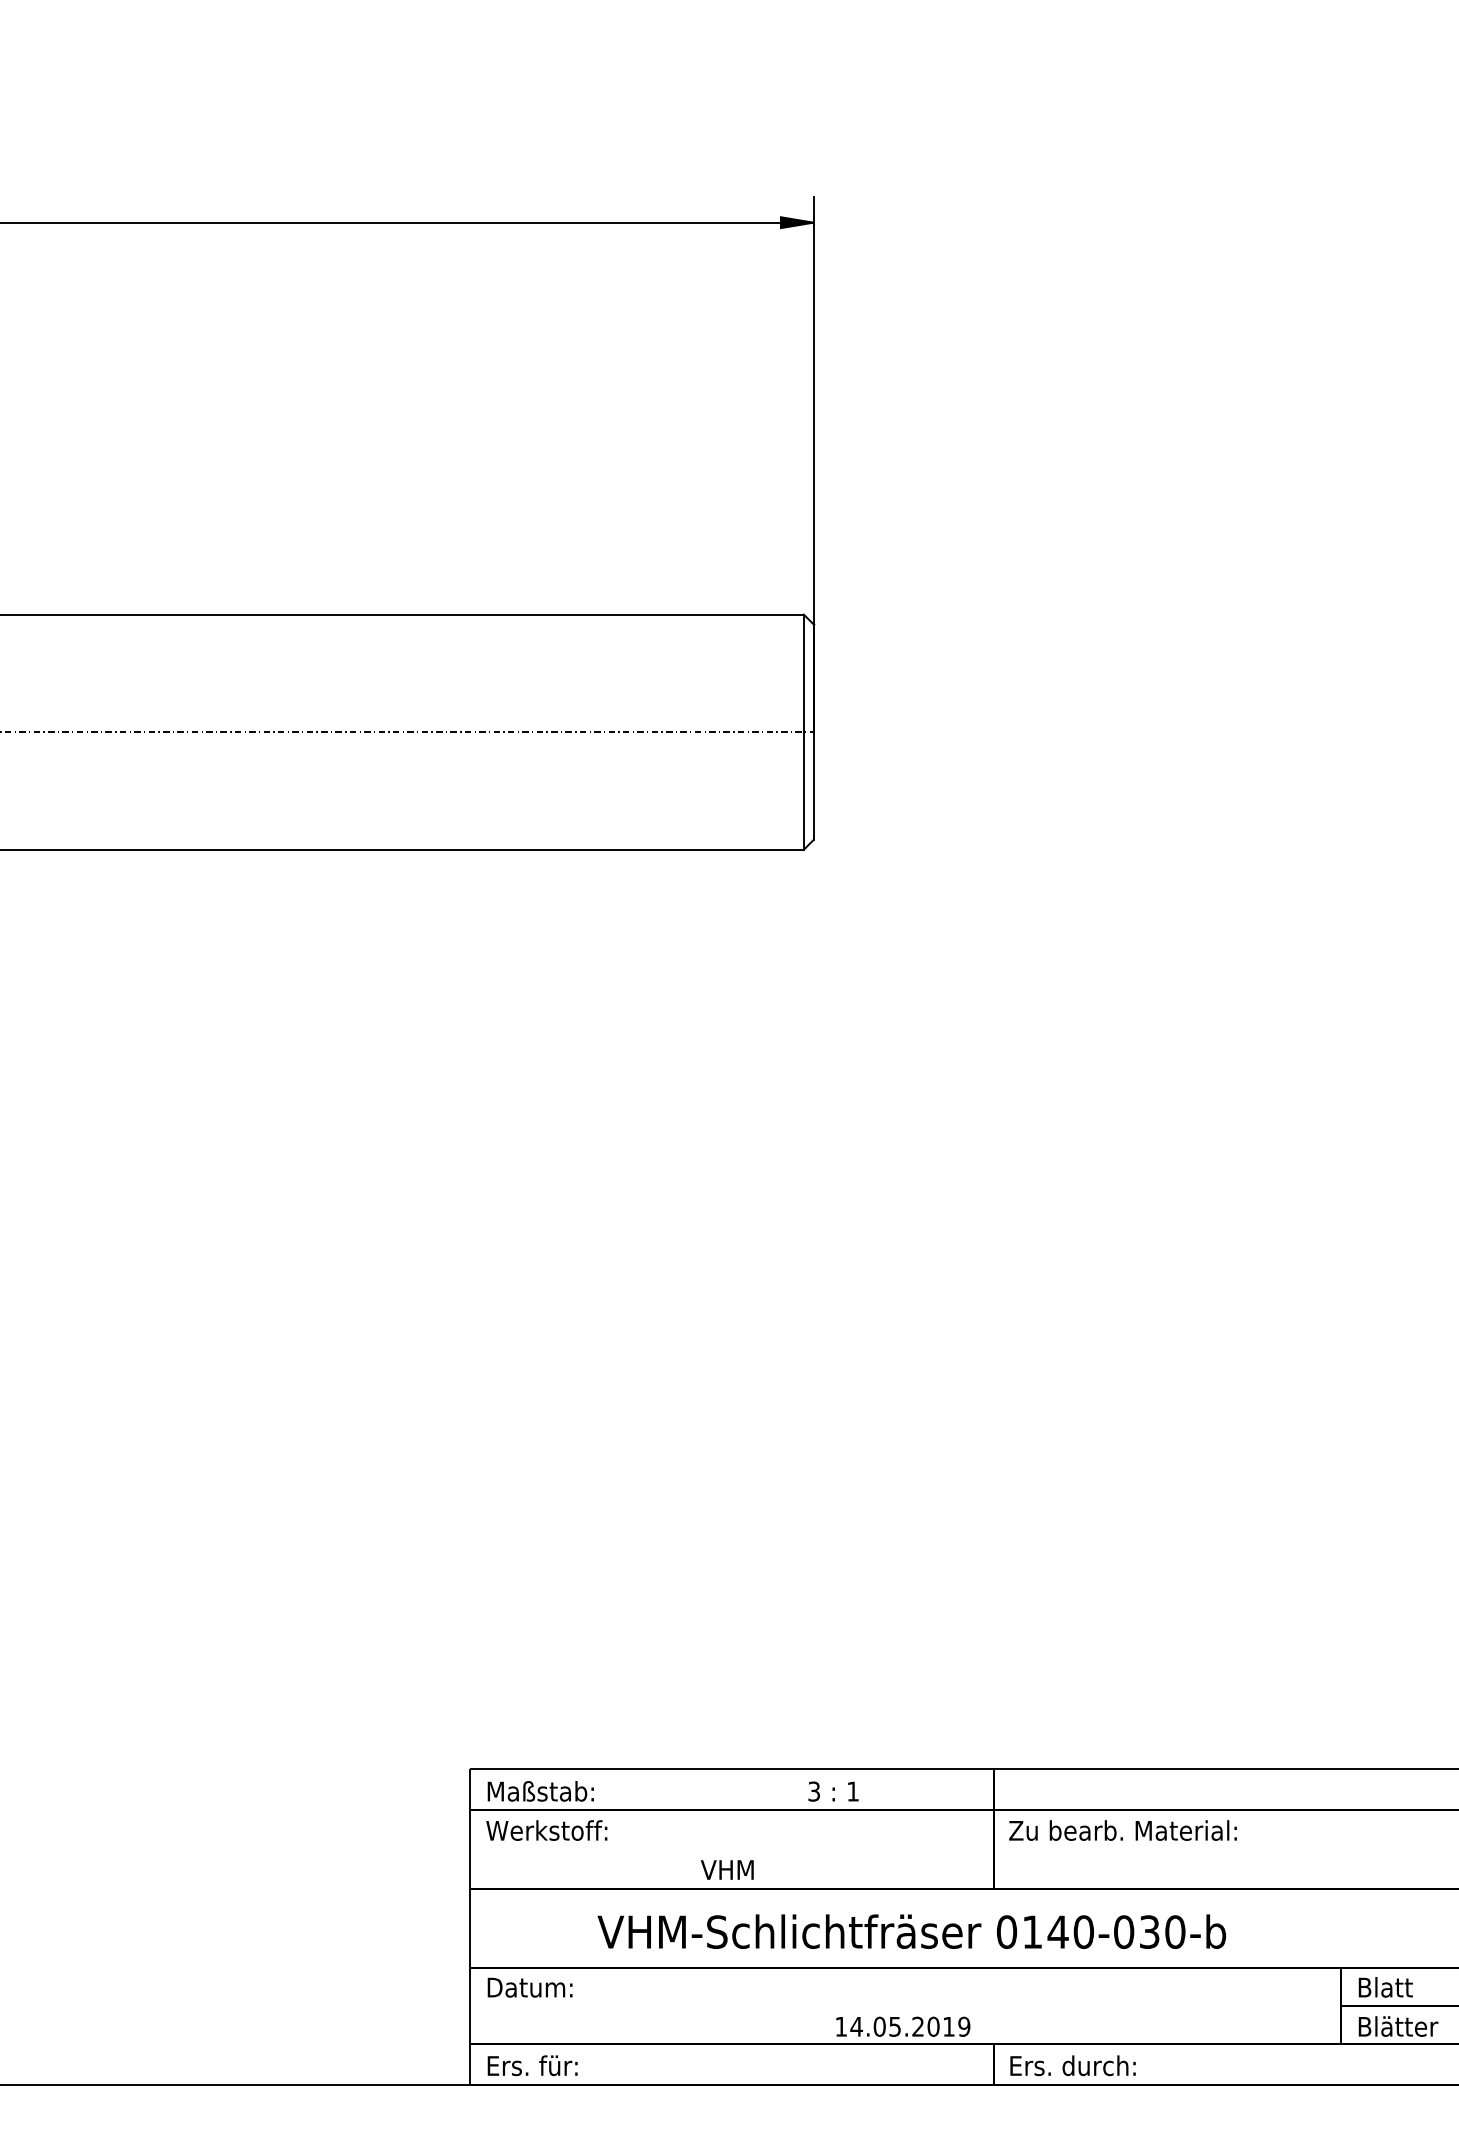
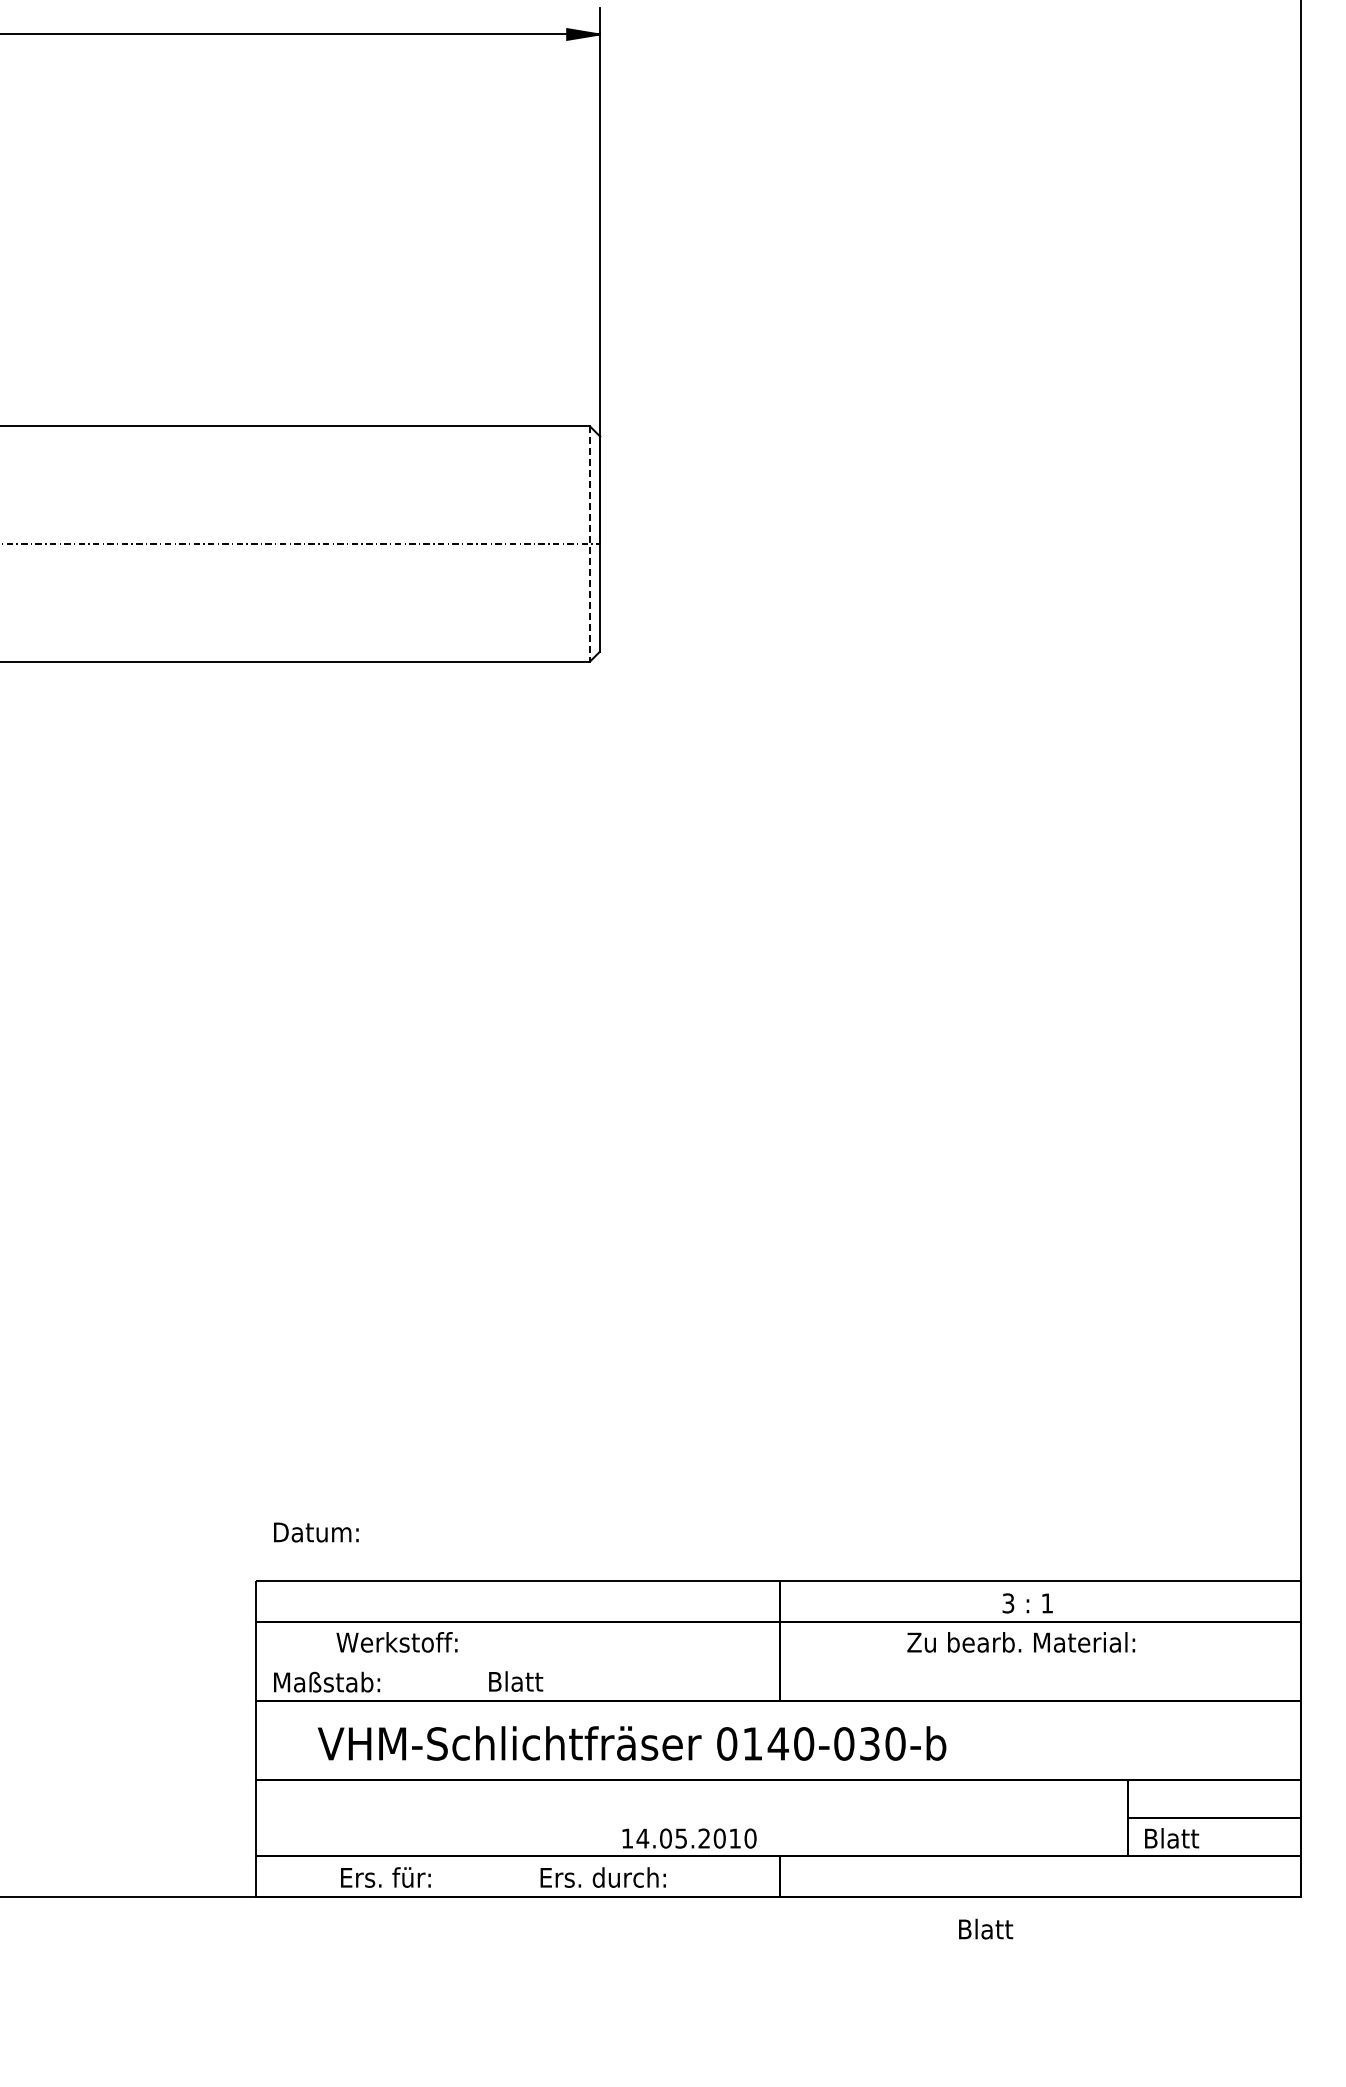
line: (803, 732) -> (589, 544), solid -> dashed
text: (540, 1791) -> (326, 1682), moved
text: (833, 1791) -> (1027, 1603), moved
text: (546, 1830) -> (396, 1642), moved
text: (1122, 1830) -> (1020, 1642), moved
text: (728, 1869) -> (514, 1681), VHM -> Blatt
text: (911, 1931) -> (631, 1743), moved
text: (529, 1987) -> (315, 1532), moved
text: (1385, 1987) -> (985, 1929), moved
text: (964, 2026) -> (750, 1838), 14.05.2019 -> 14.05.2010
text: (1410, 2026) -> (1196, 1838), Blätter -> Blatt
text: (532, 2065) -> (385, 1877), moved
text: (1072, 2065) -> (602, 1877), moved

